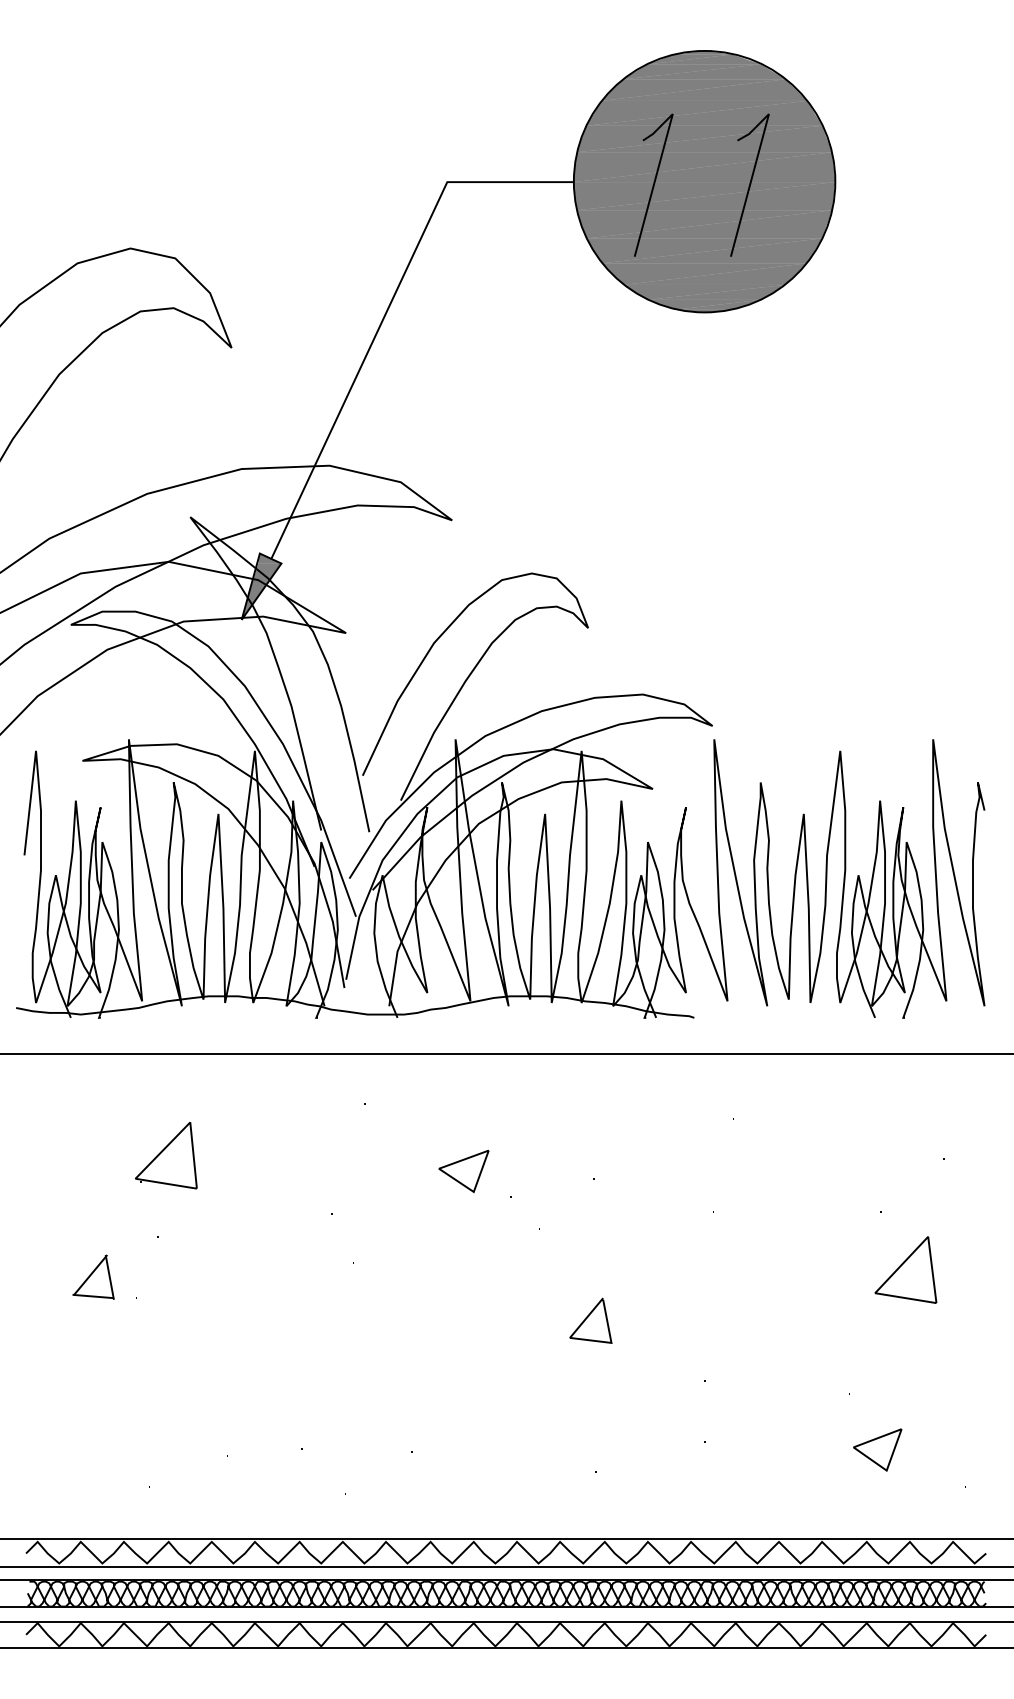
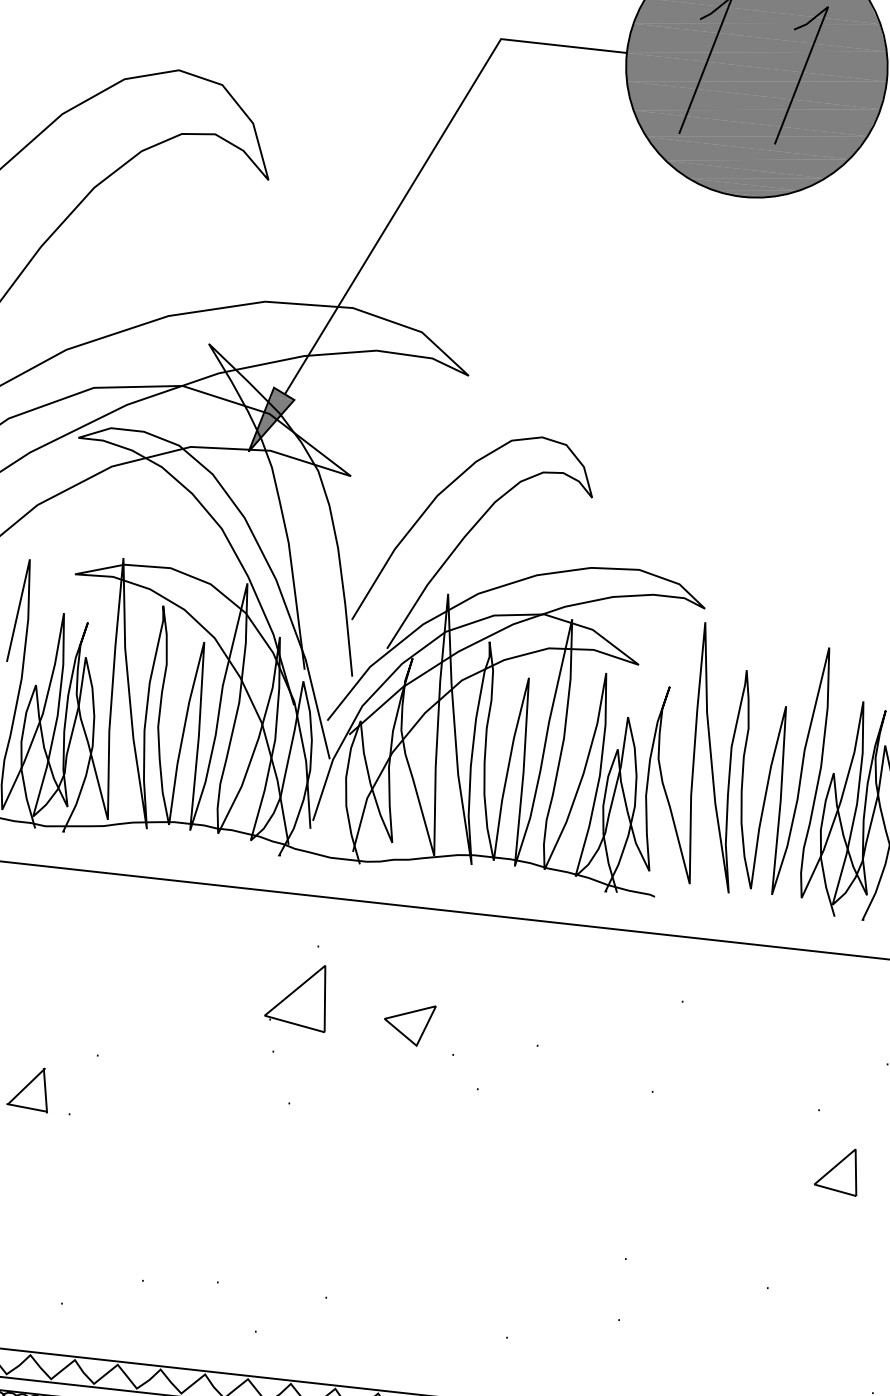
part: (166, 1155) -> (298, 995), moved
part: (905, 1269) -> (837, 1170), size x0.7
line: (588, 1317) -> (516, 1183), removed
part: (877, 1449) -> (789, 1346), removed

